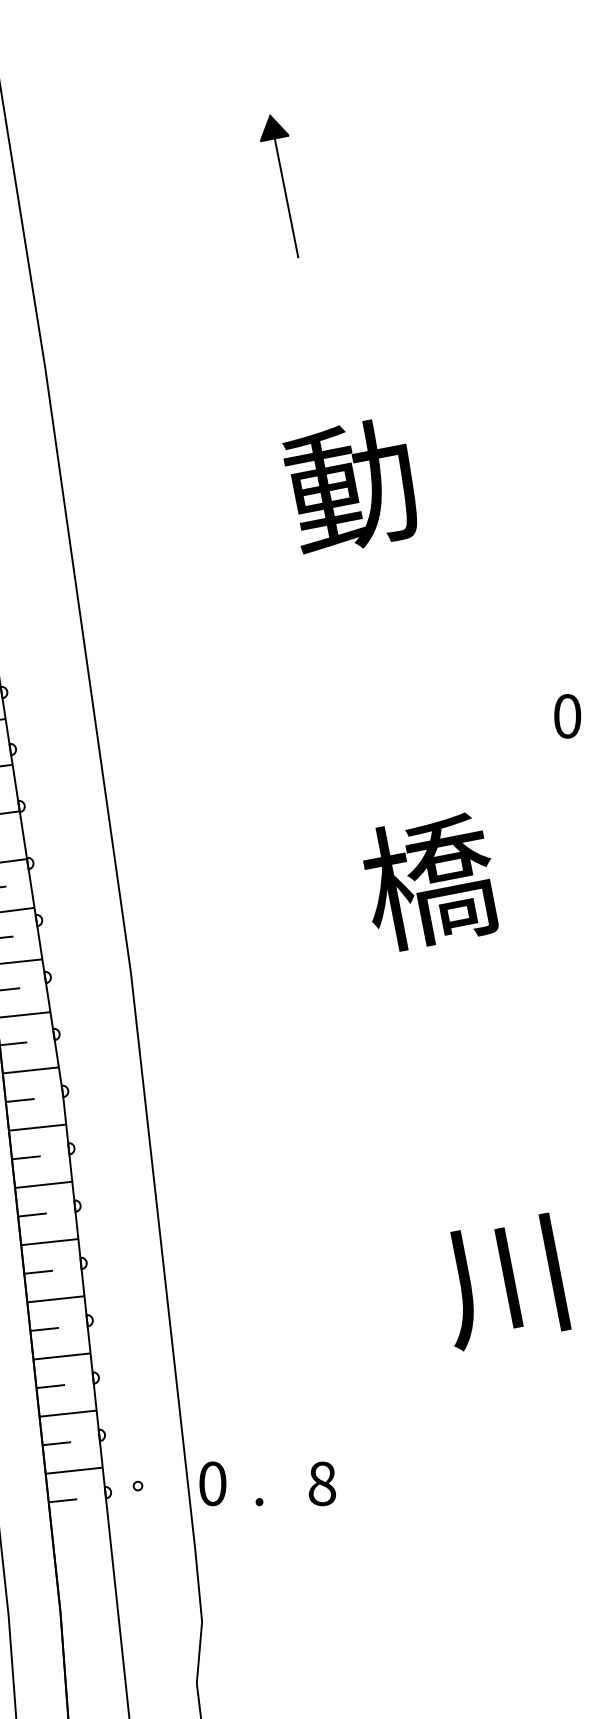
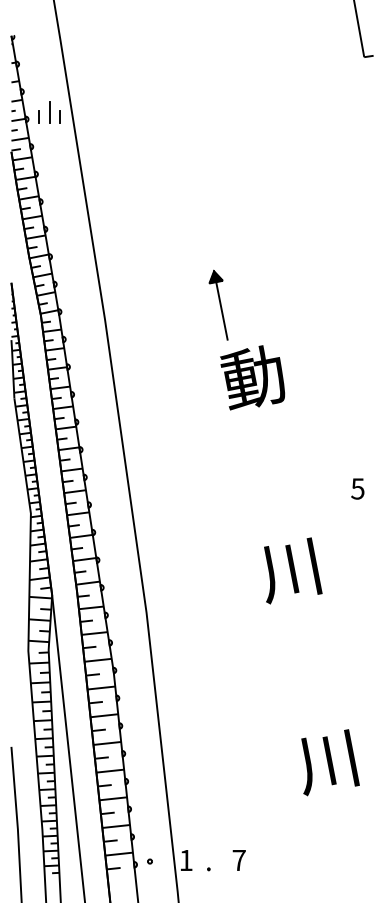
part: (279, 184) -> (218, 304), moved
text: (566, 715) -> (357, 488), 0 -> 5
text: (430, 882) -> (291, 569), 橋 -> 川
text: (211, 1483) -> (185, 860), 0 -> 1
text: (320, 1483) -> (238, 860), 8 -> 7

